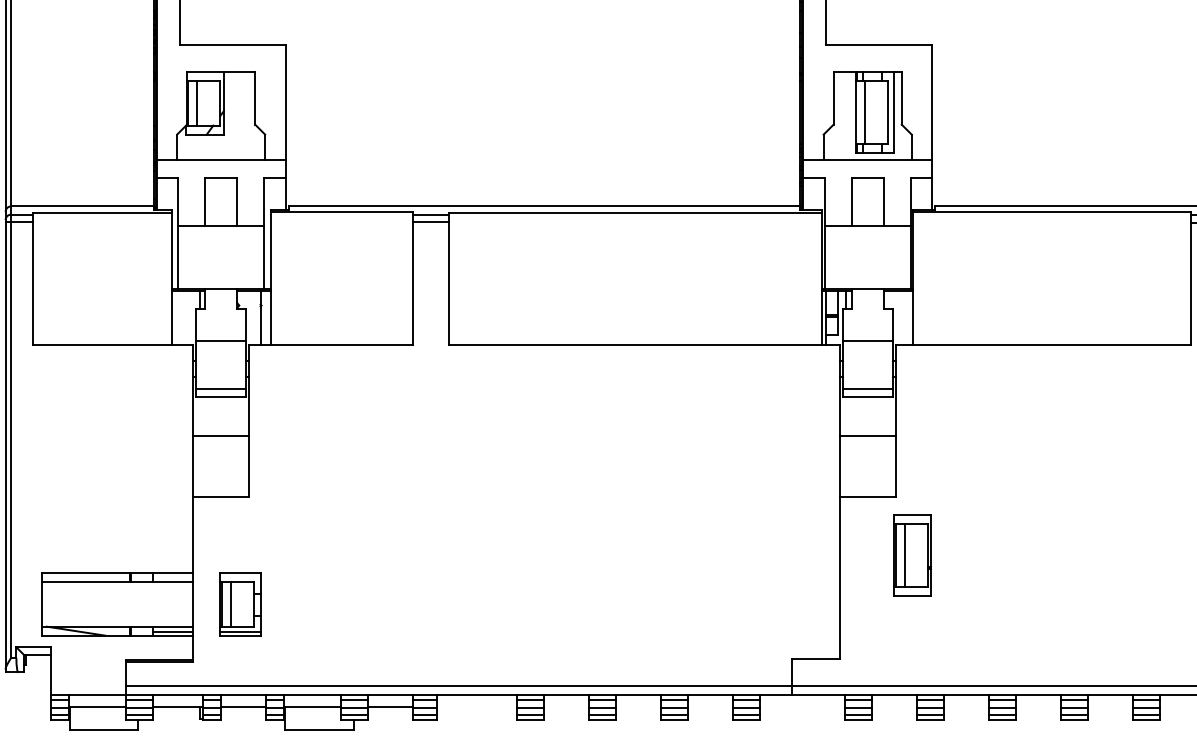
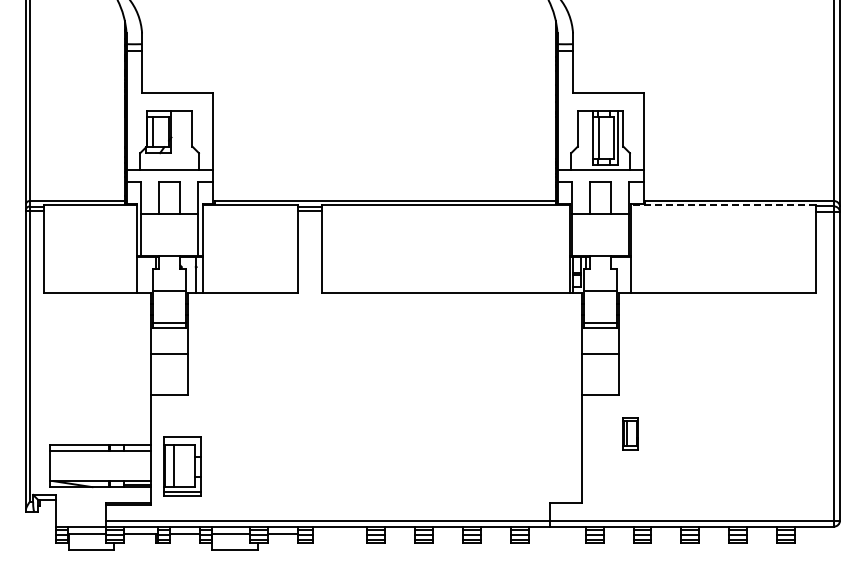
line: (1052, 213) -> (723, 205), solid -> dashed
part: (912, 555) -> (630, 433), size x0.6
part: (240, 603) -> (182, 465), size x1.4

